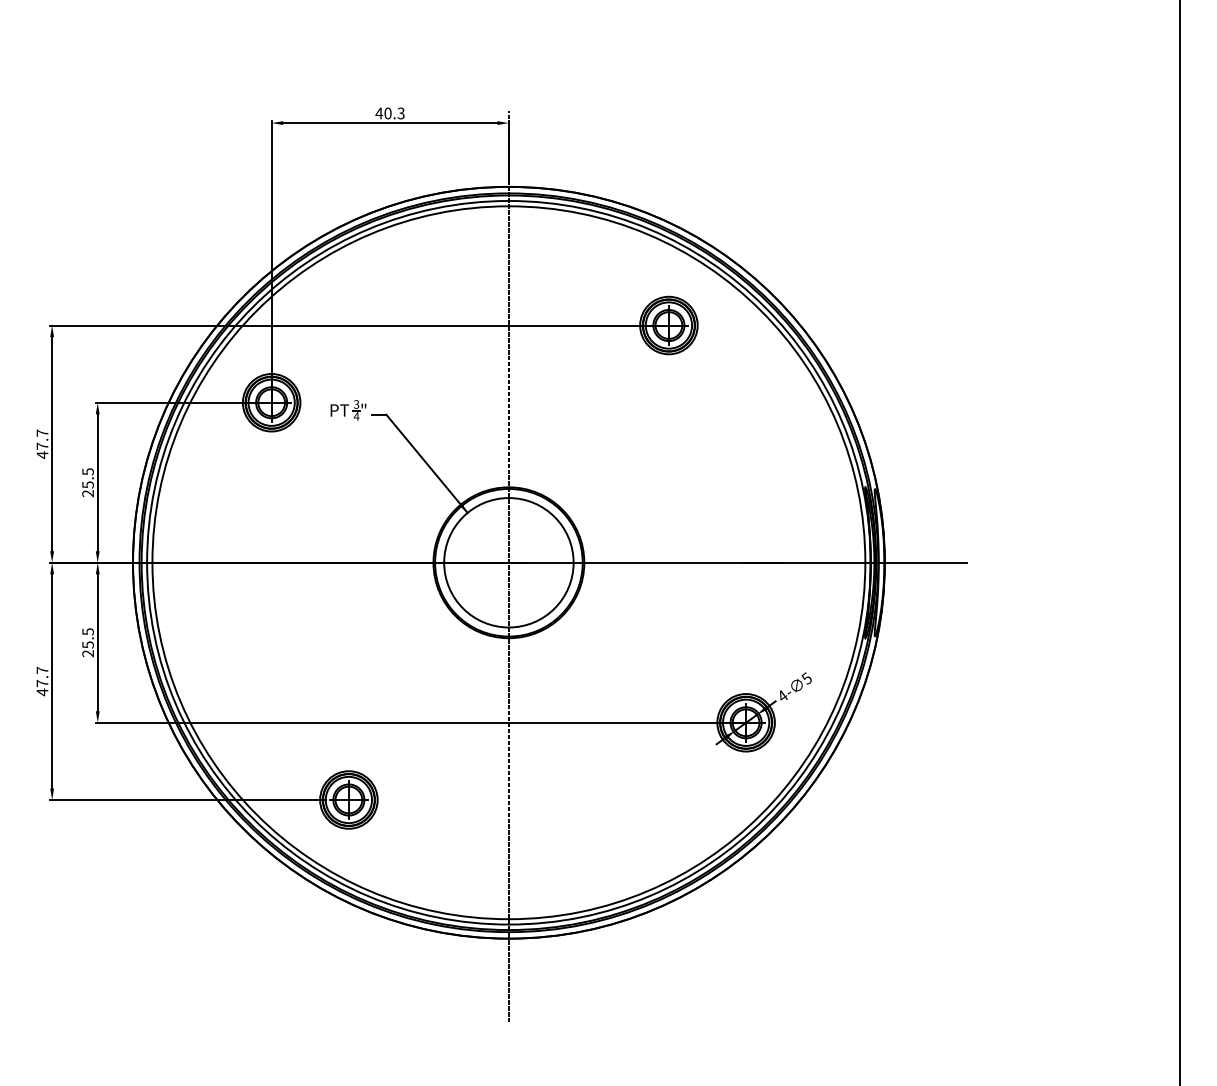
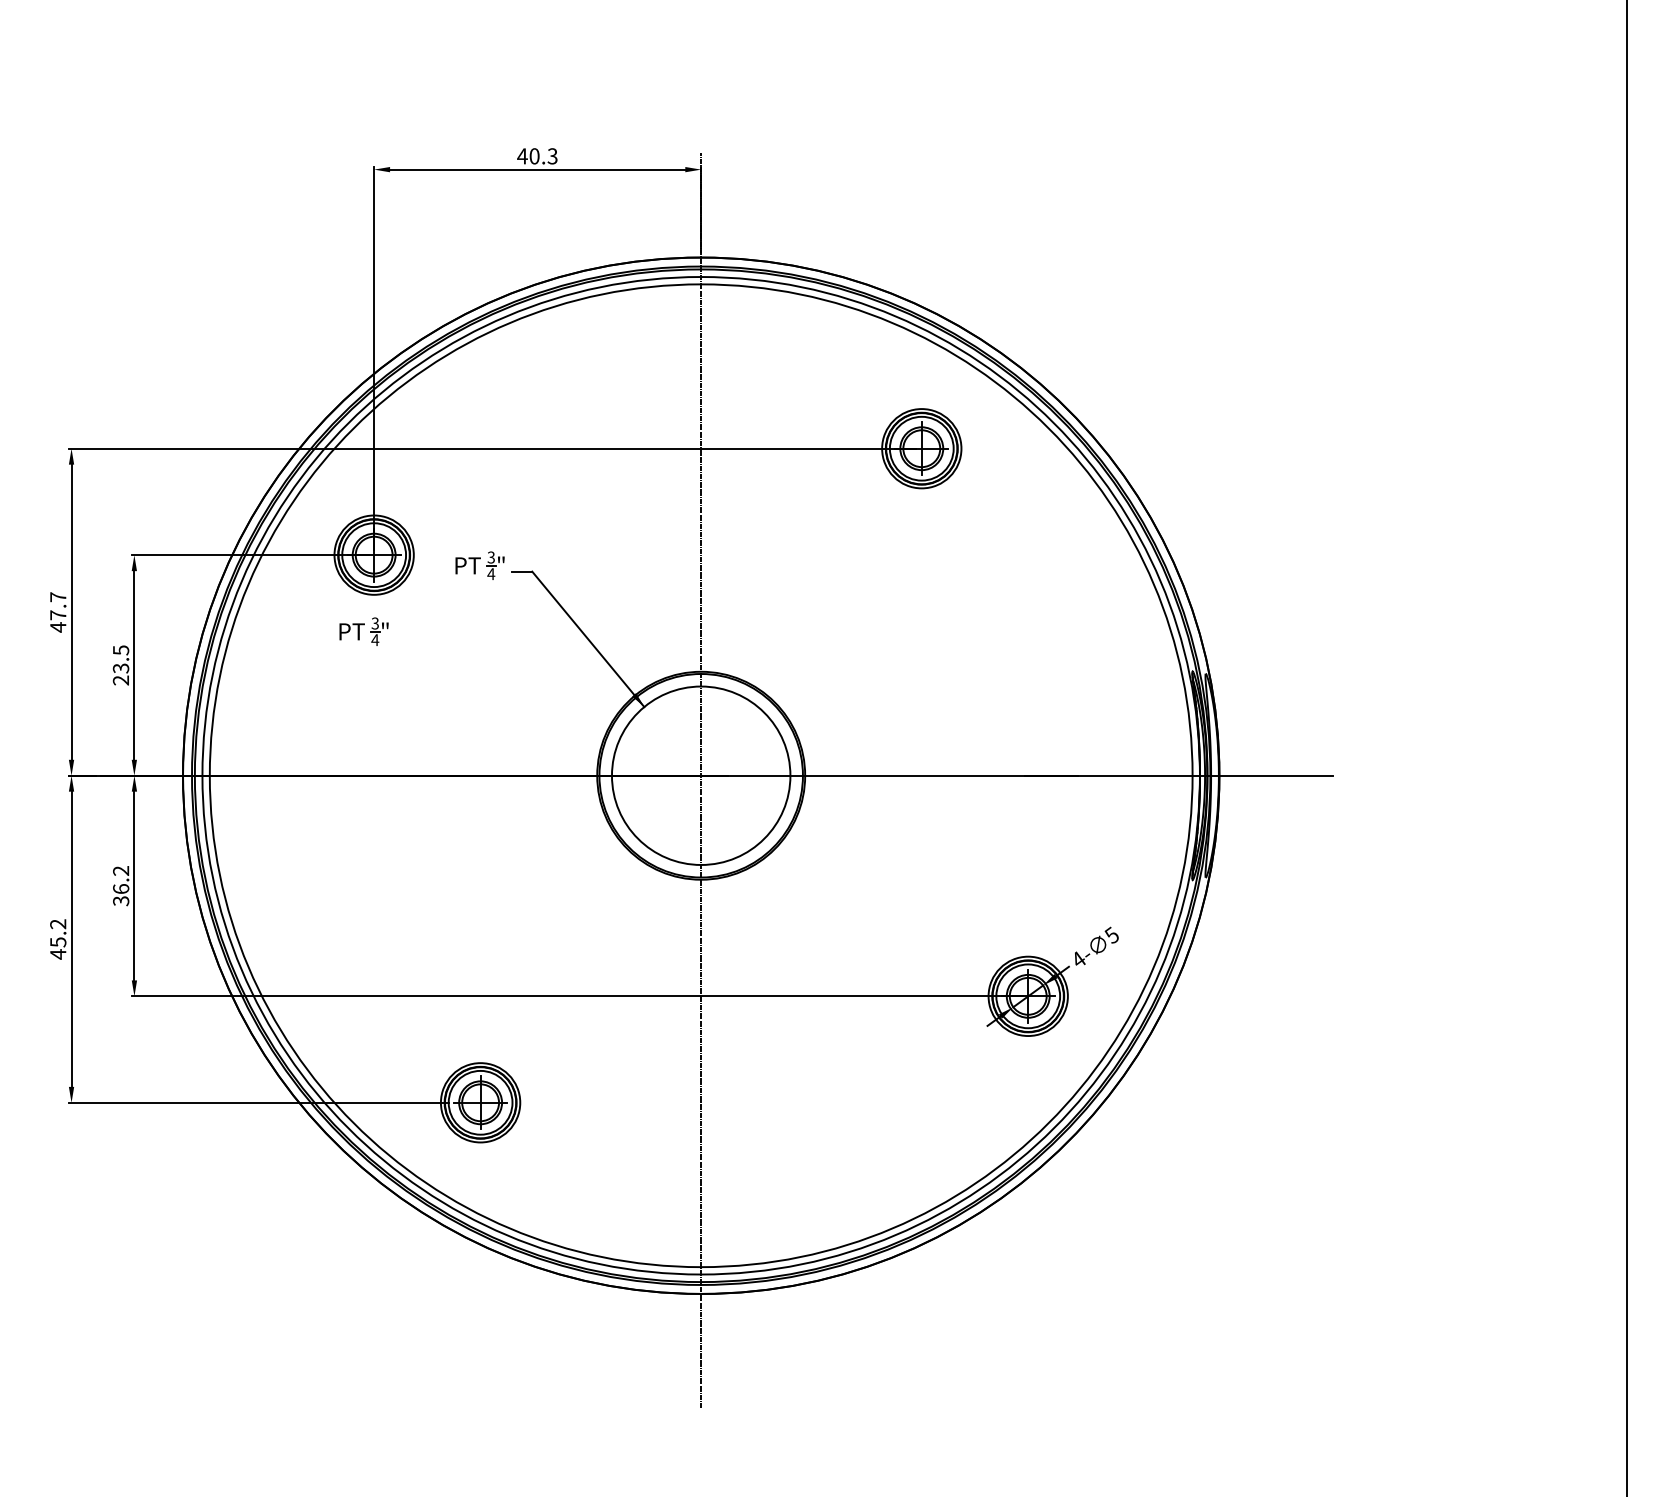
part: (263, 458) -> (363, 631), added
text: (87, 484) -> (120, 667), 25.5 -> 23.5
text: (88, 643) -> (121, 886), 25.5 -> 36.2
text: (42, 677) -> (58, 933), 47.7 -> 45.2

